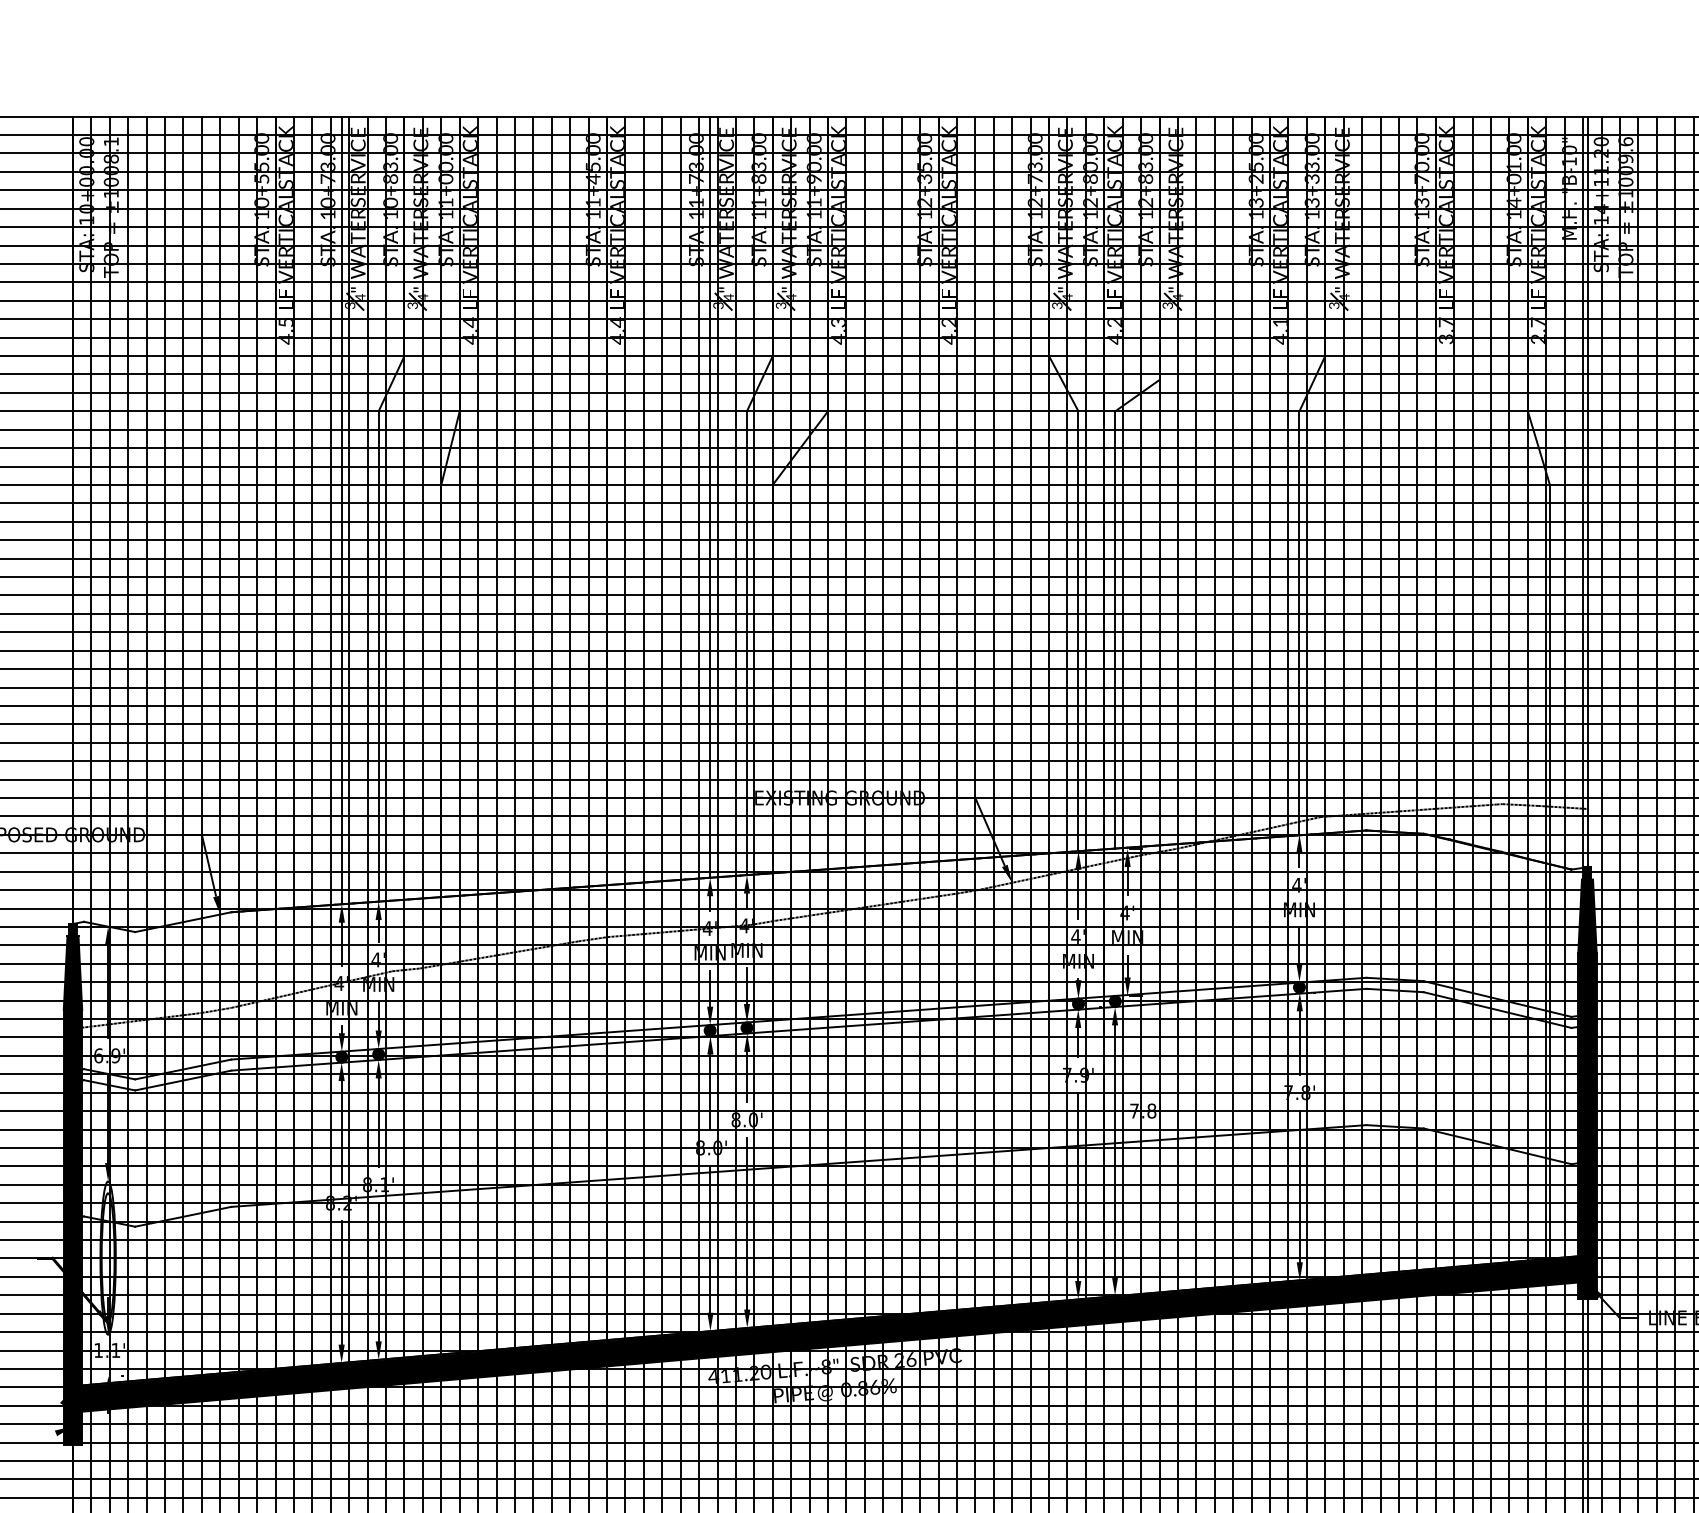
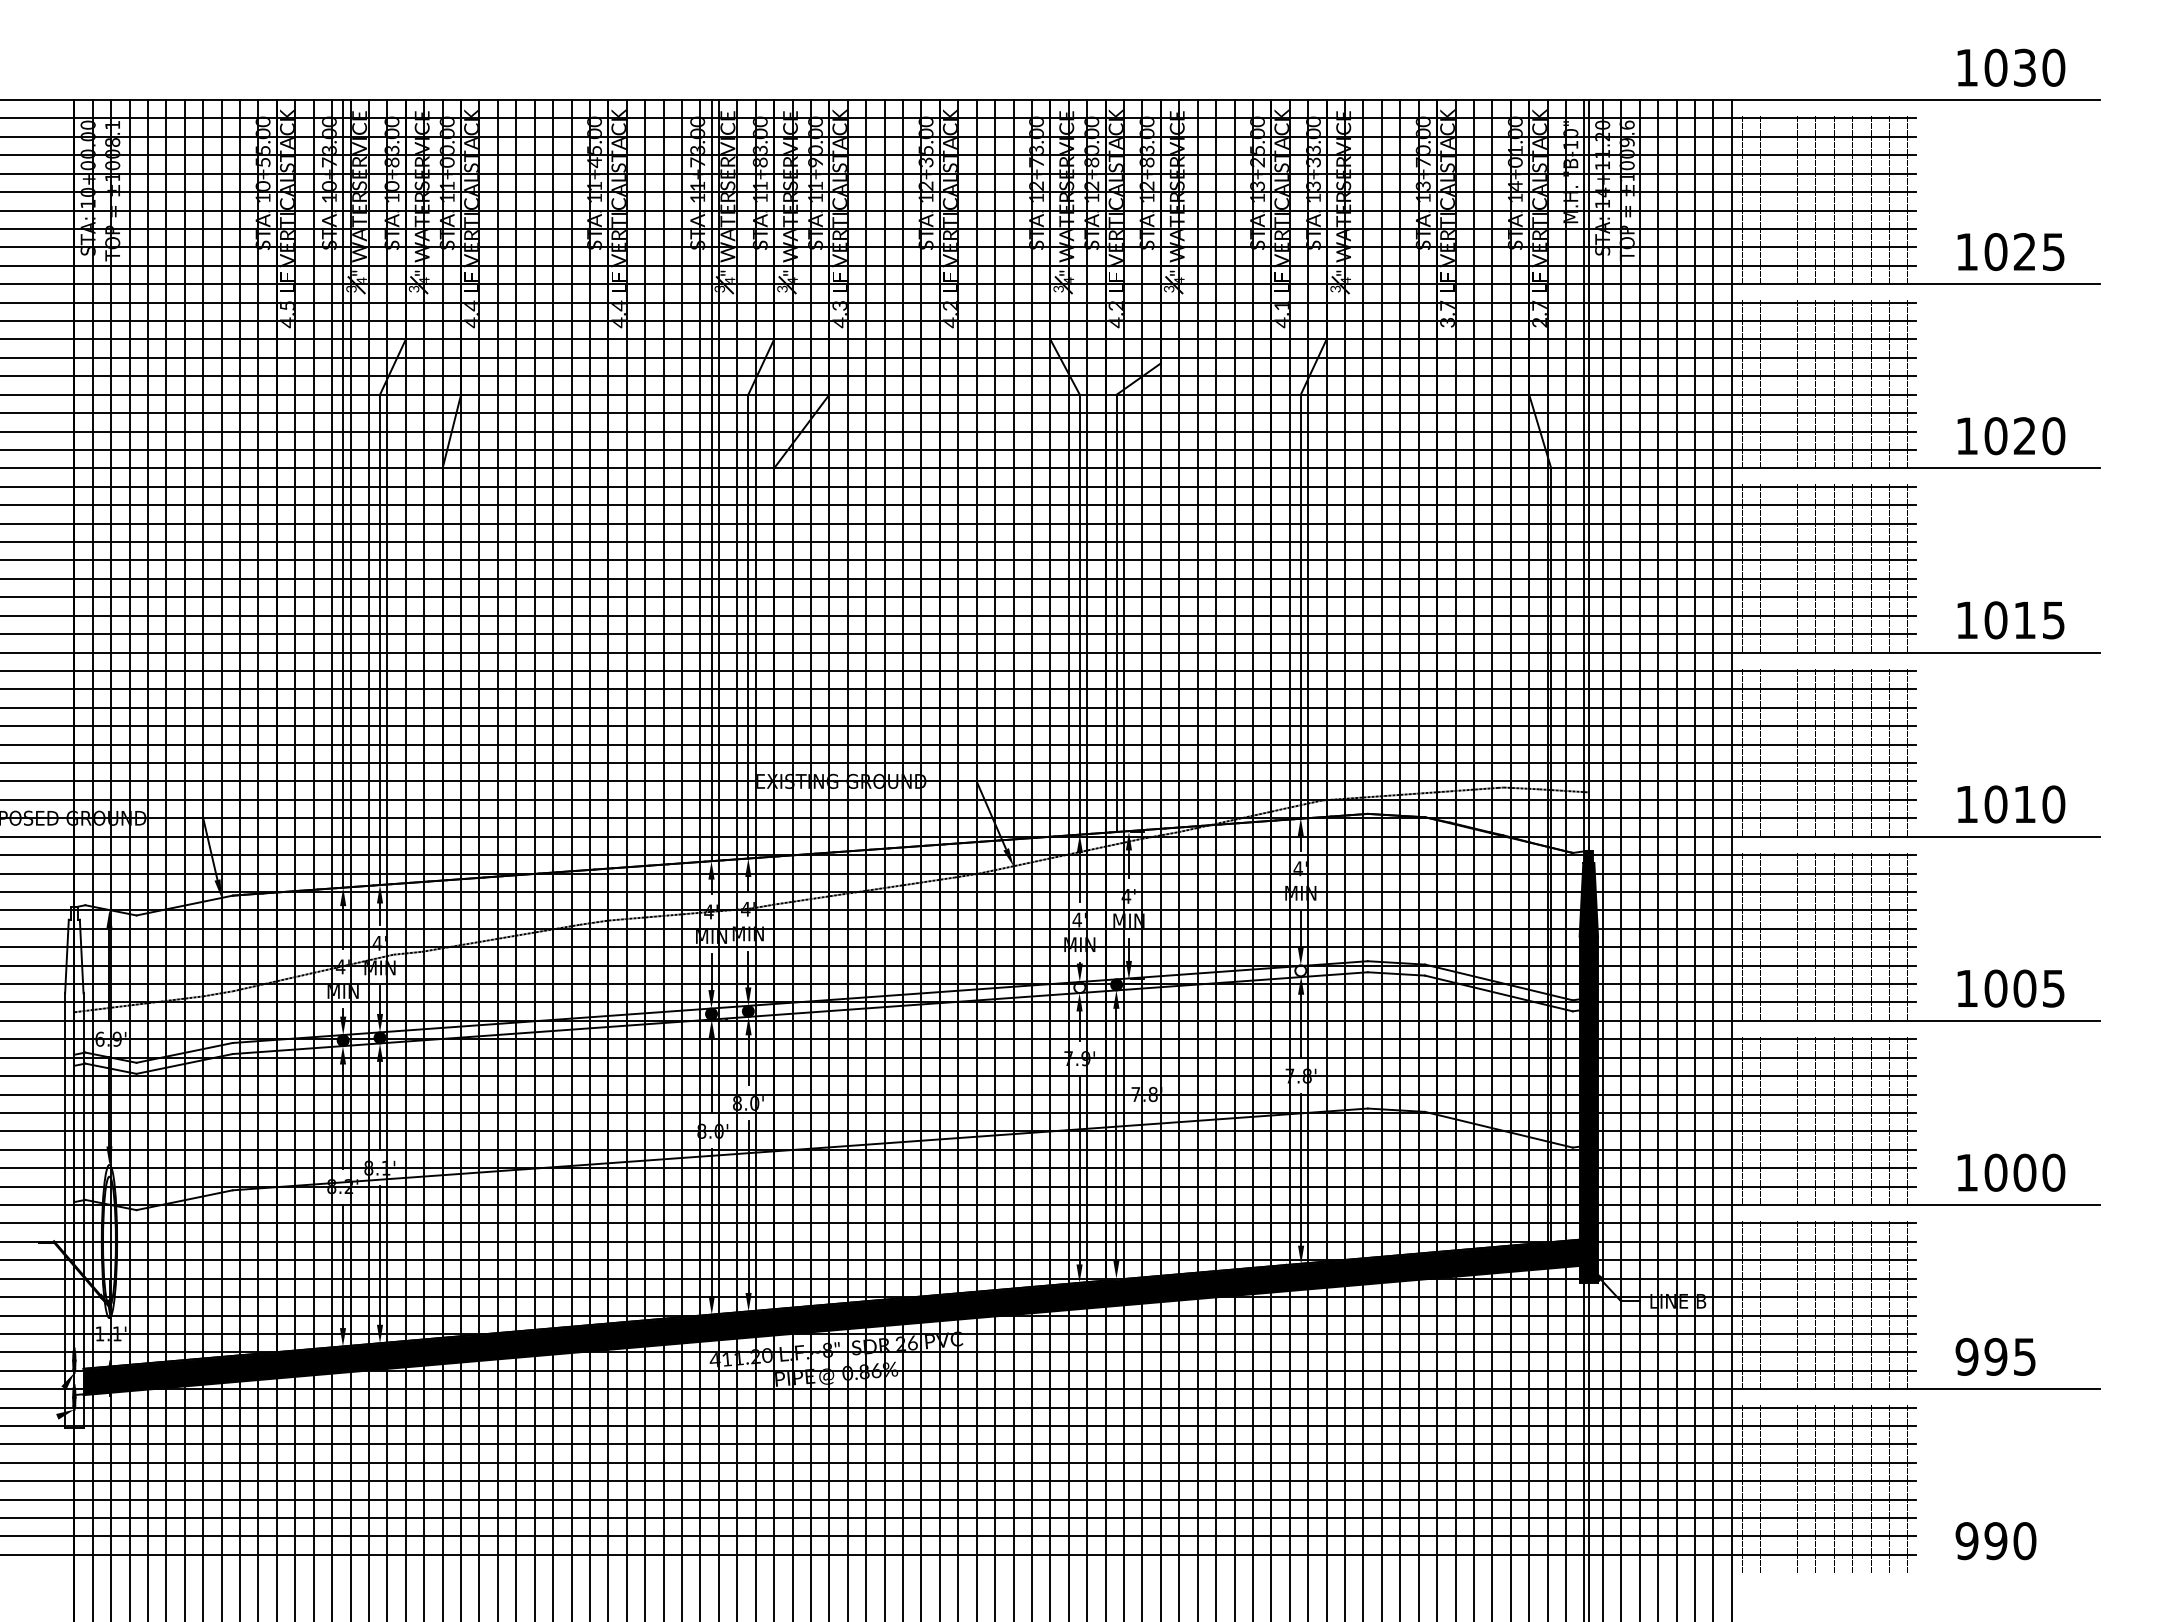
fill: (1299, 987) -> (1300, 970), removed
fill: (1078, 1004) -> (1079, 987), removed
fill: (73, 1184) -> (74, 1167), removed

